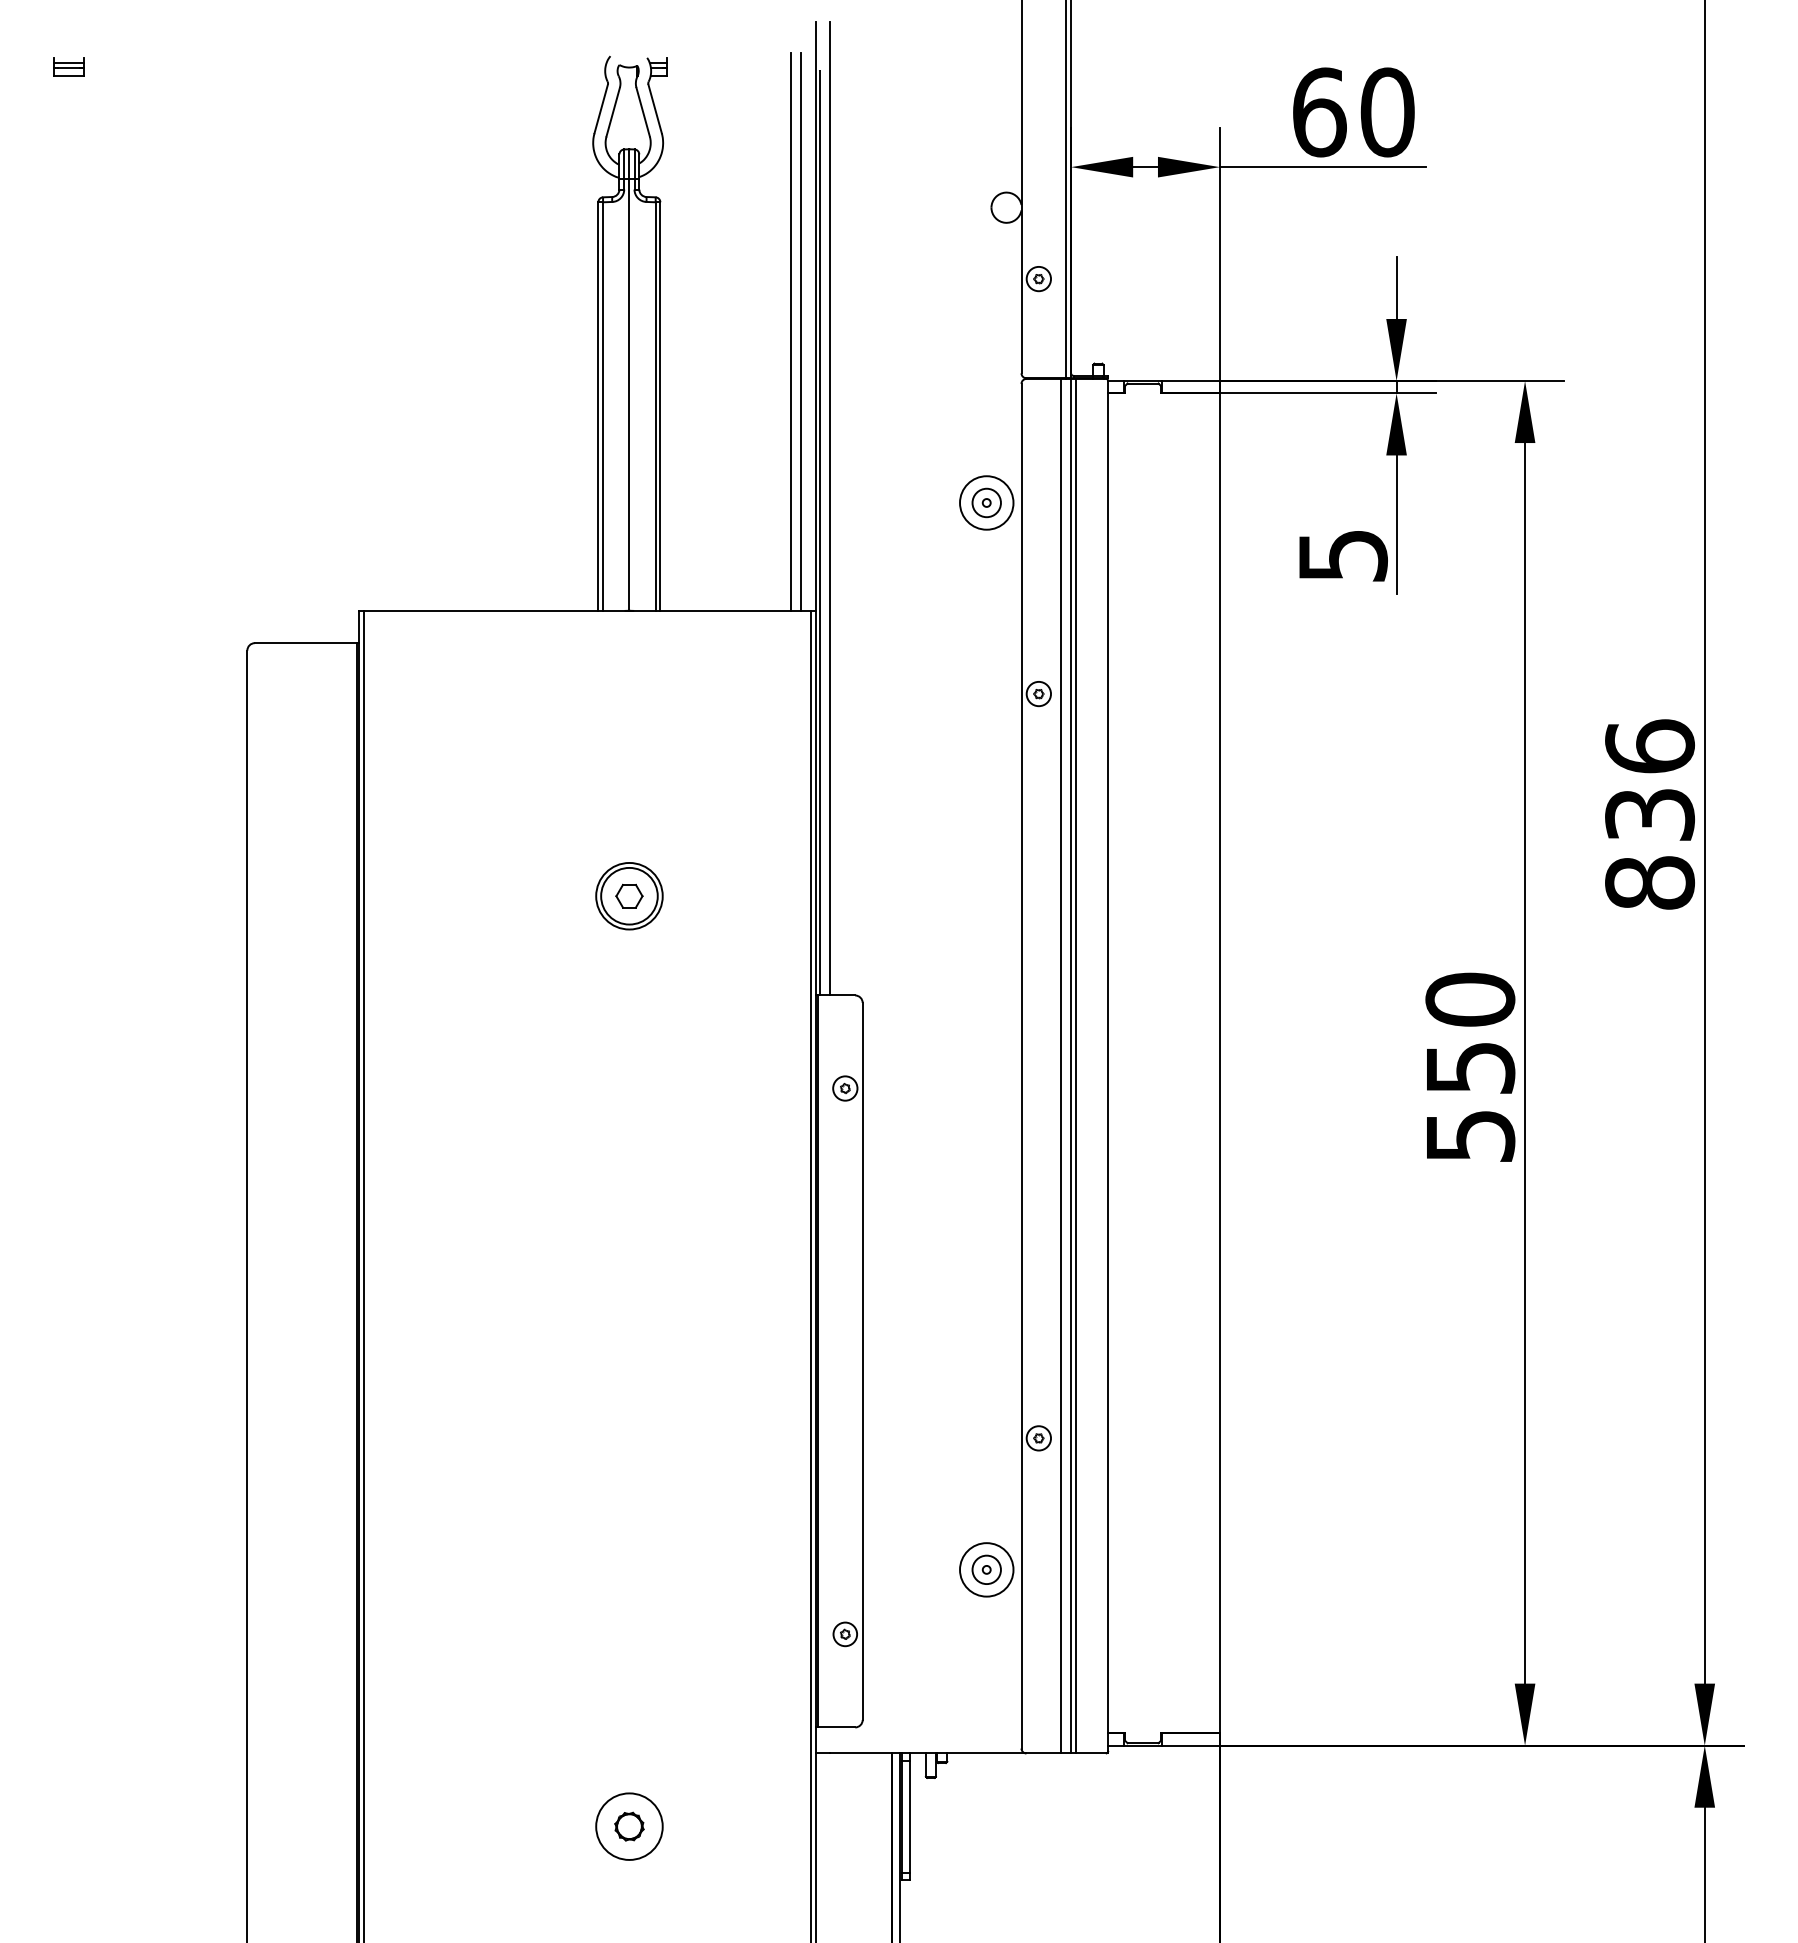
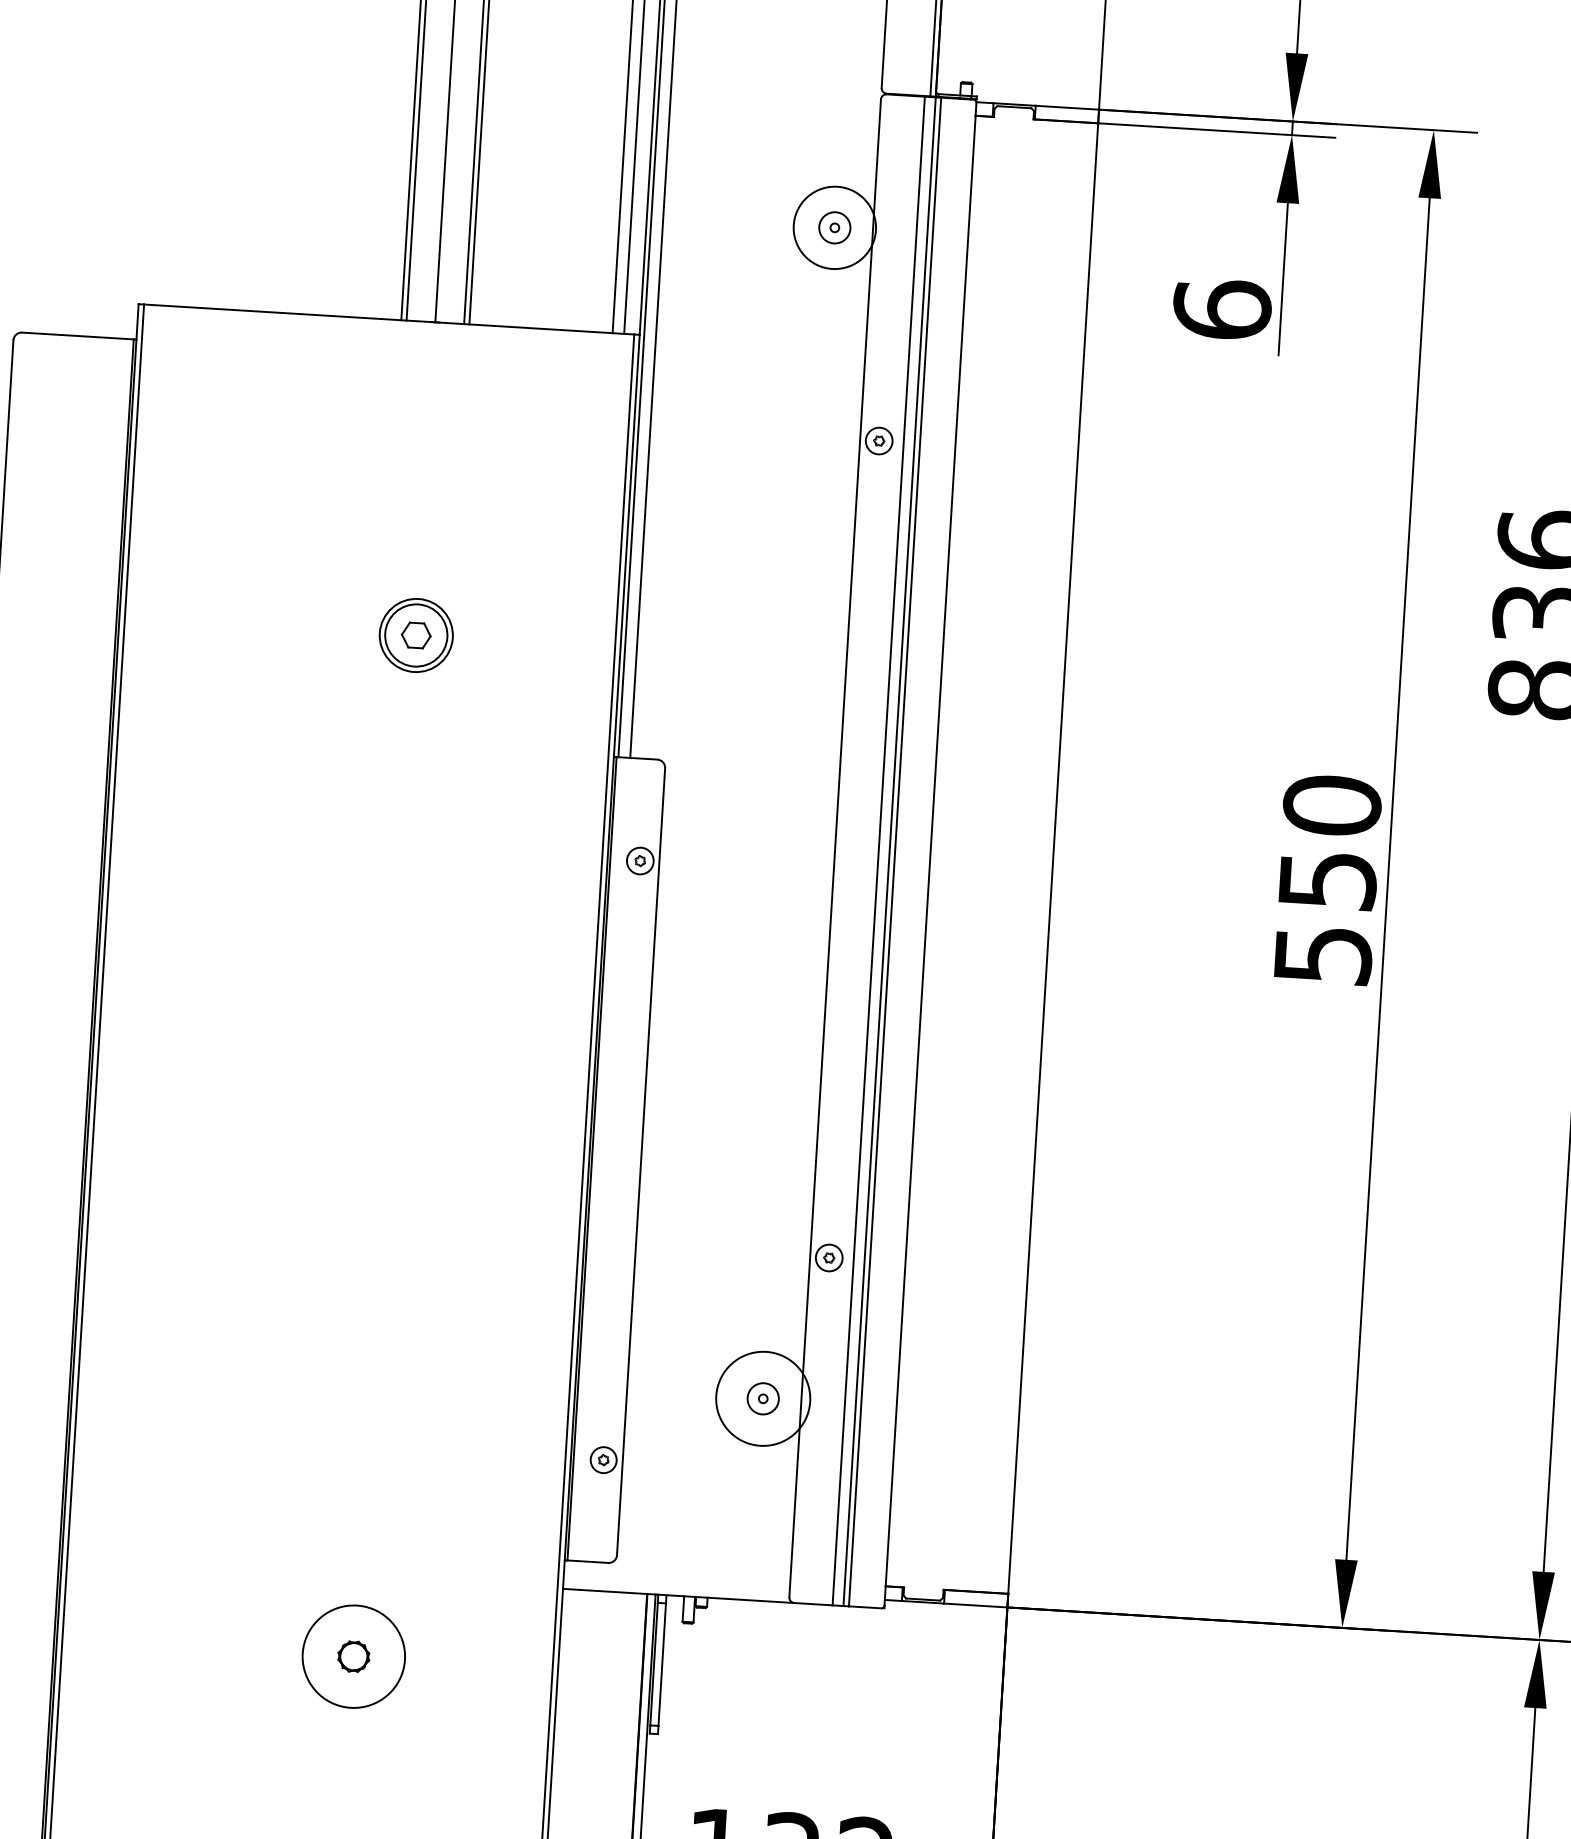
circle: (986, 502) -> (834, 227), size x1.4
text: (1342, 555) -> (1221, 309), 5 -> 6
circle: (986, 1569) -> (762, 1398), size x1.6
circle: (629, 1826) -> (353, 1656), size x1.4

